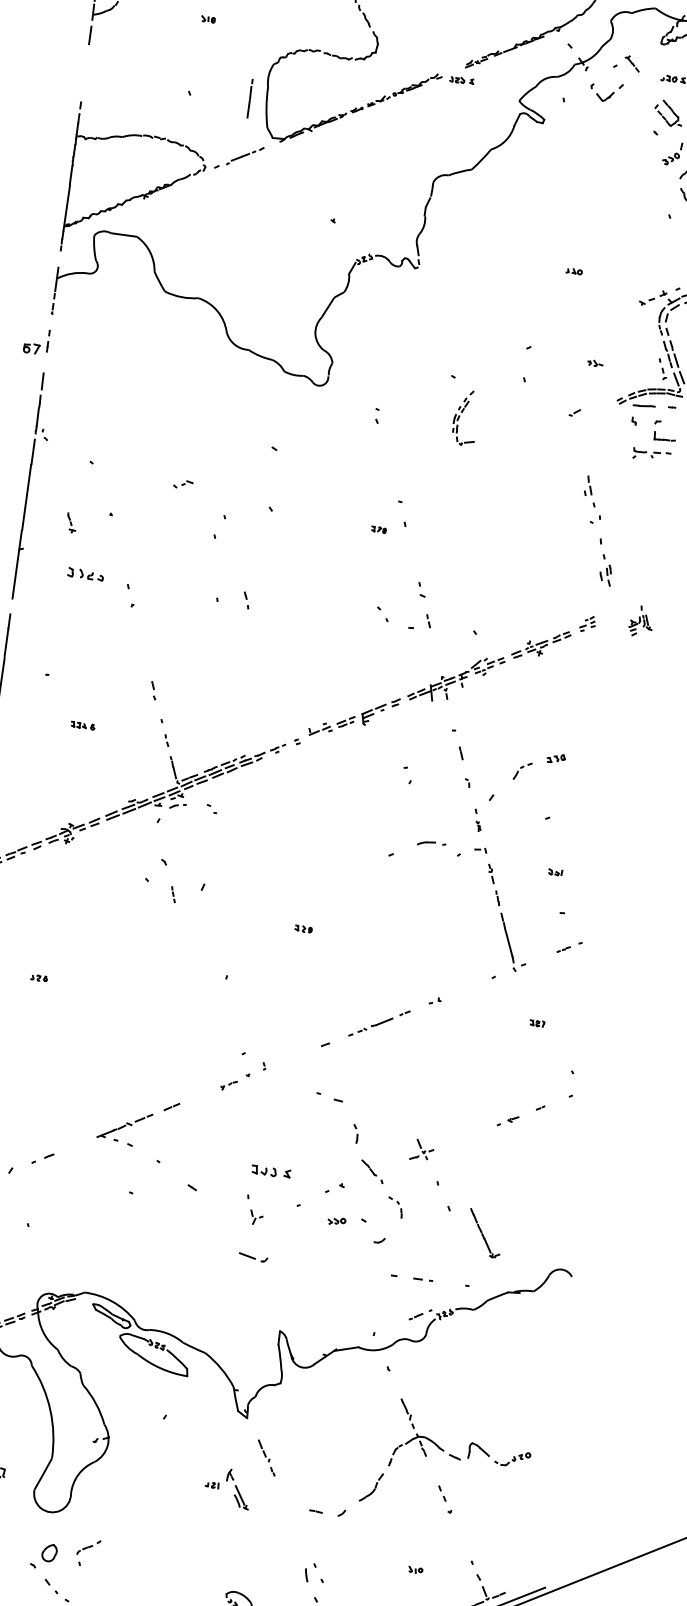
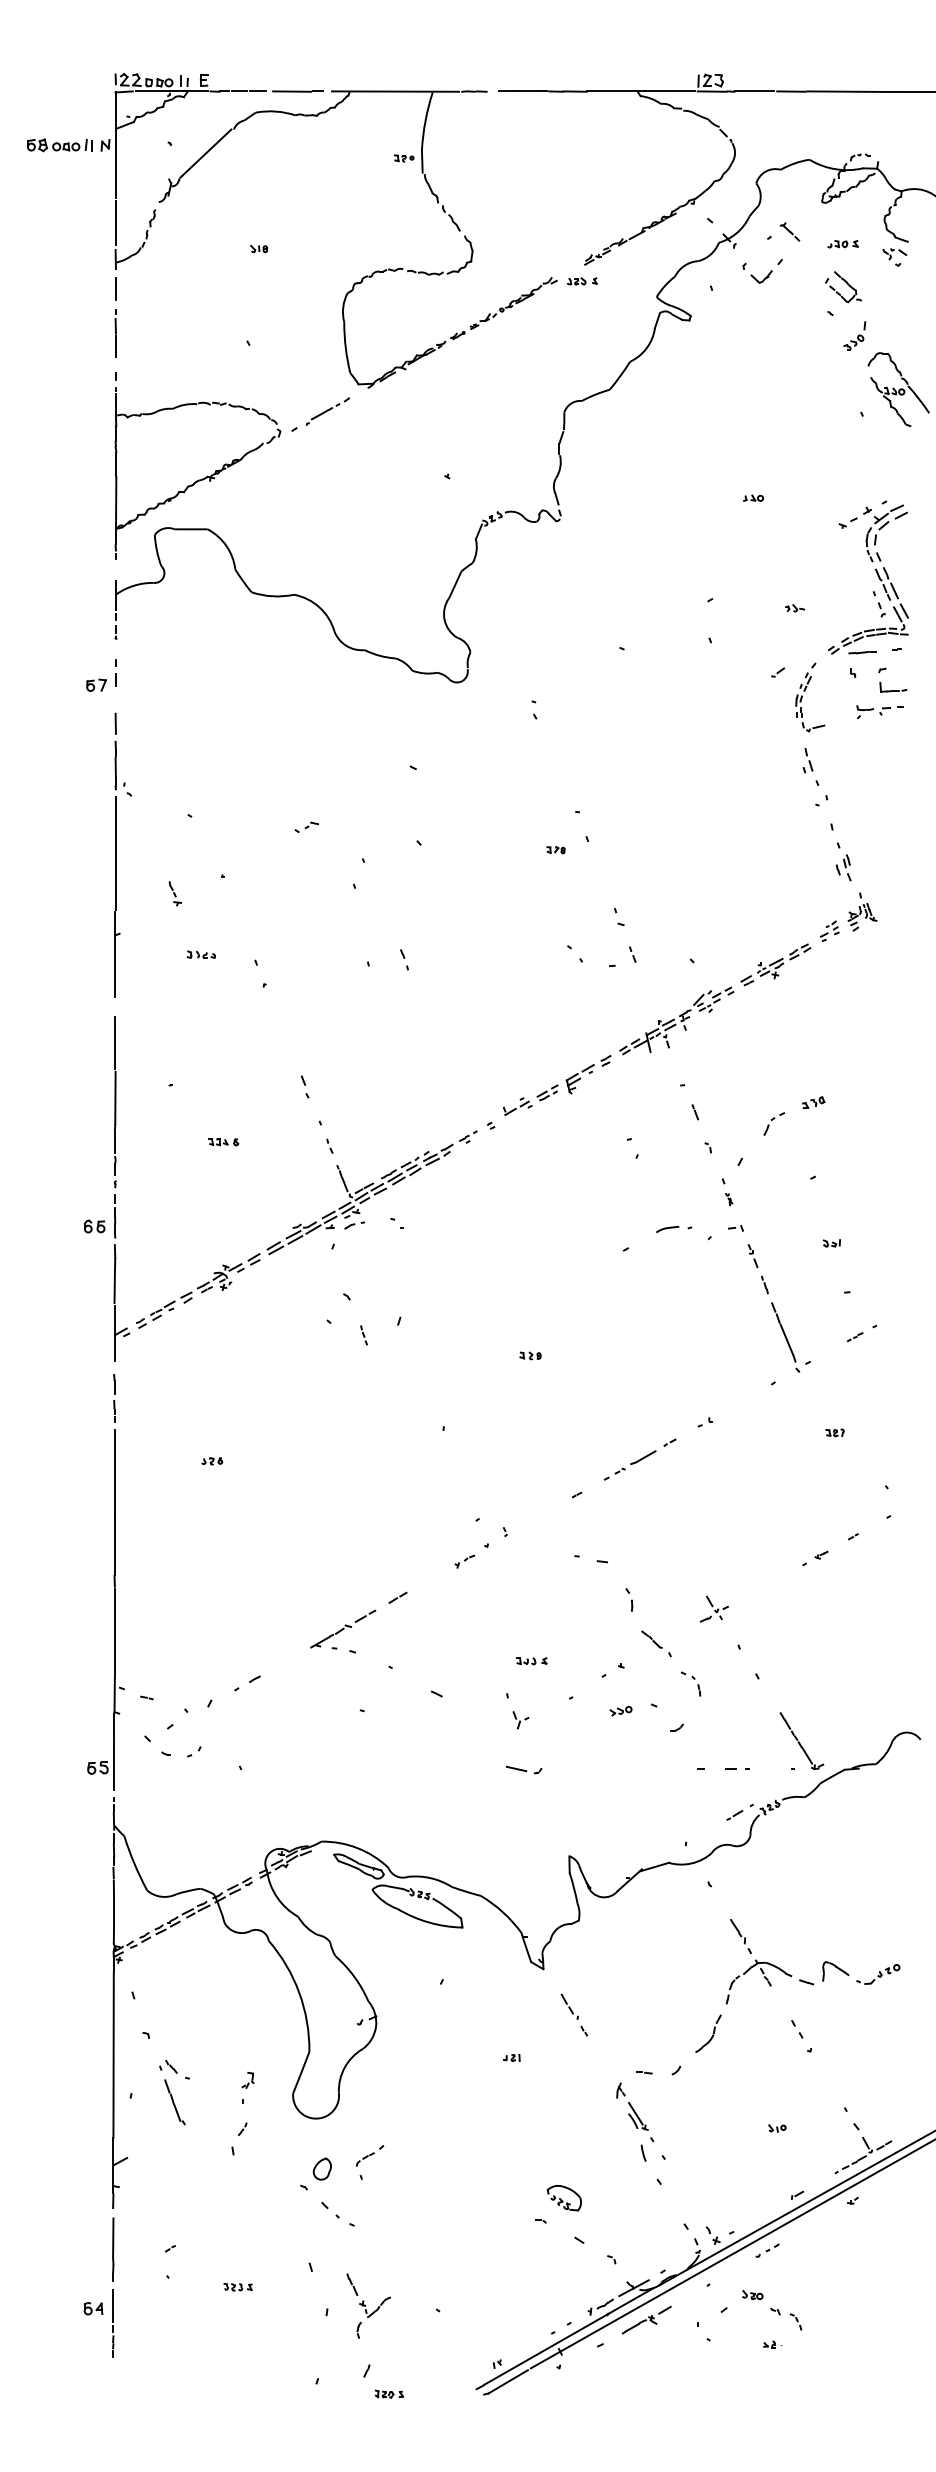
line: (249, 98) -> (115, 333), moved
part: (462, 412) -> (805, 691), moved
part: (84, 574) -> (200, 954), size x0.62
part: (641, 621) -> (862, 911), moved
part: (271, 1172) -> (531, 1661), size x0.62
part: (484, 1233) -> (801, 1740), moved
part: (238, 1489) -> (632, 2106), moved

